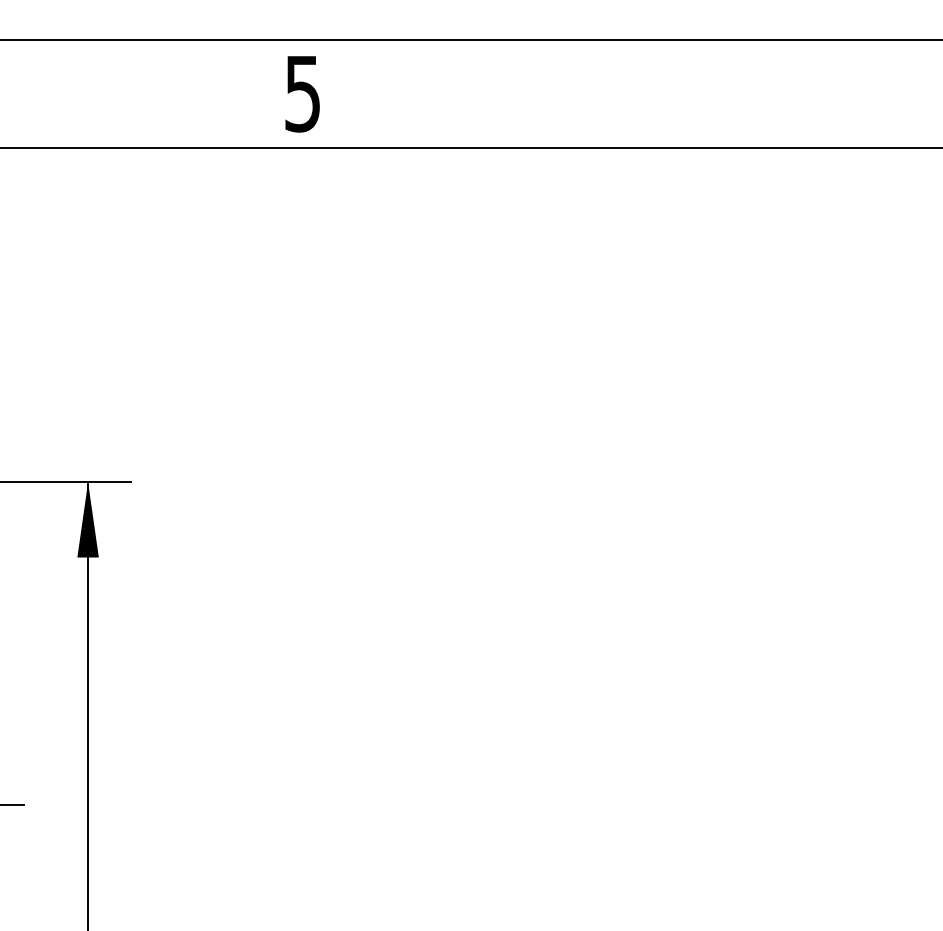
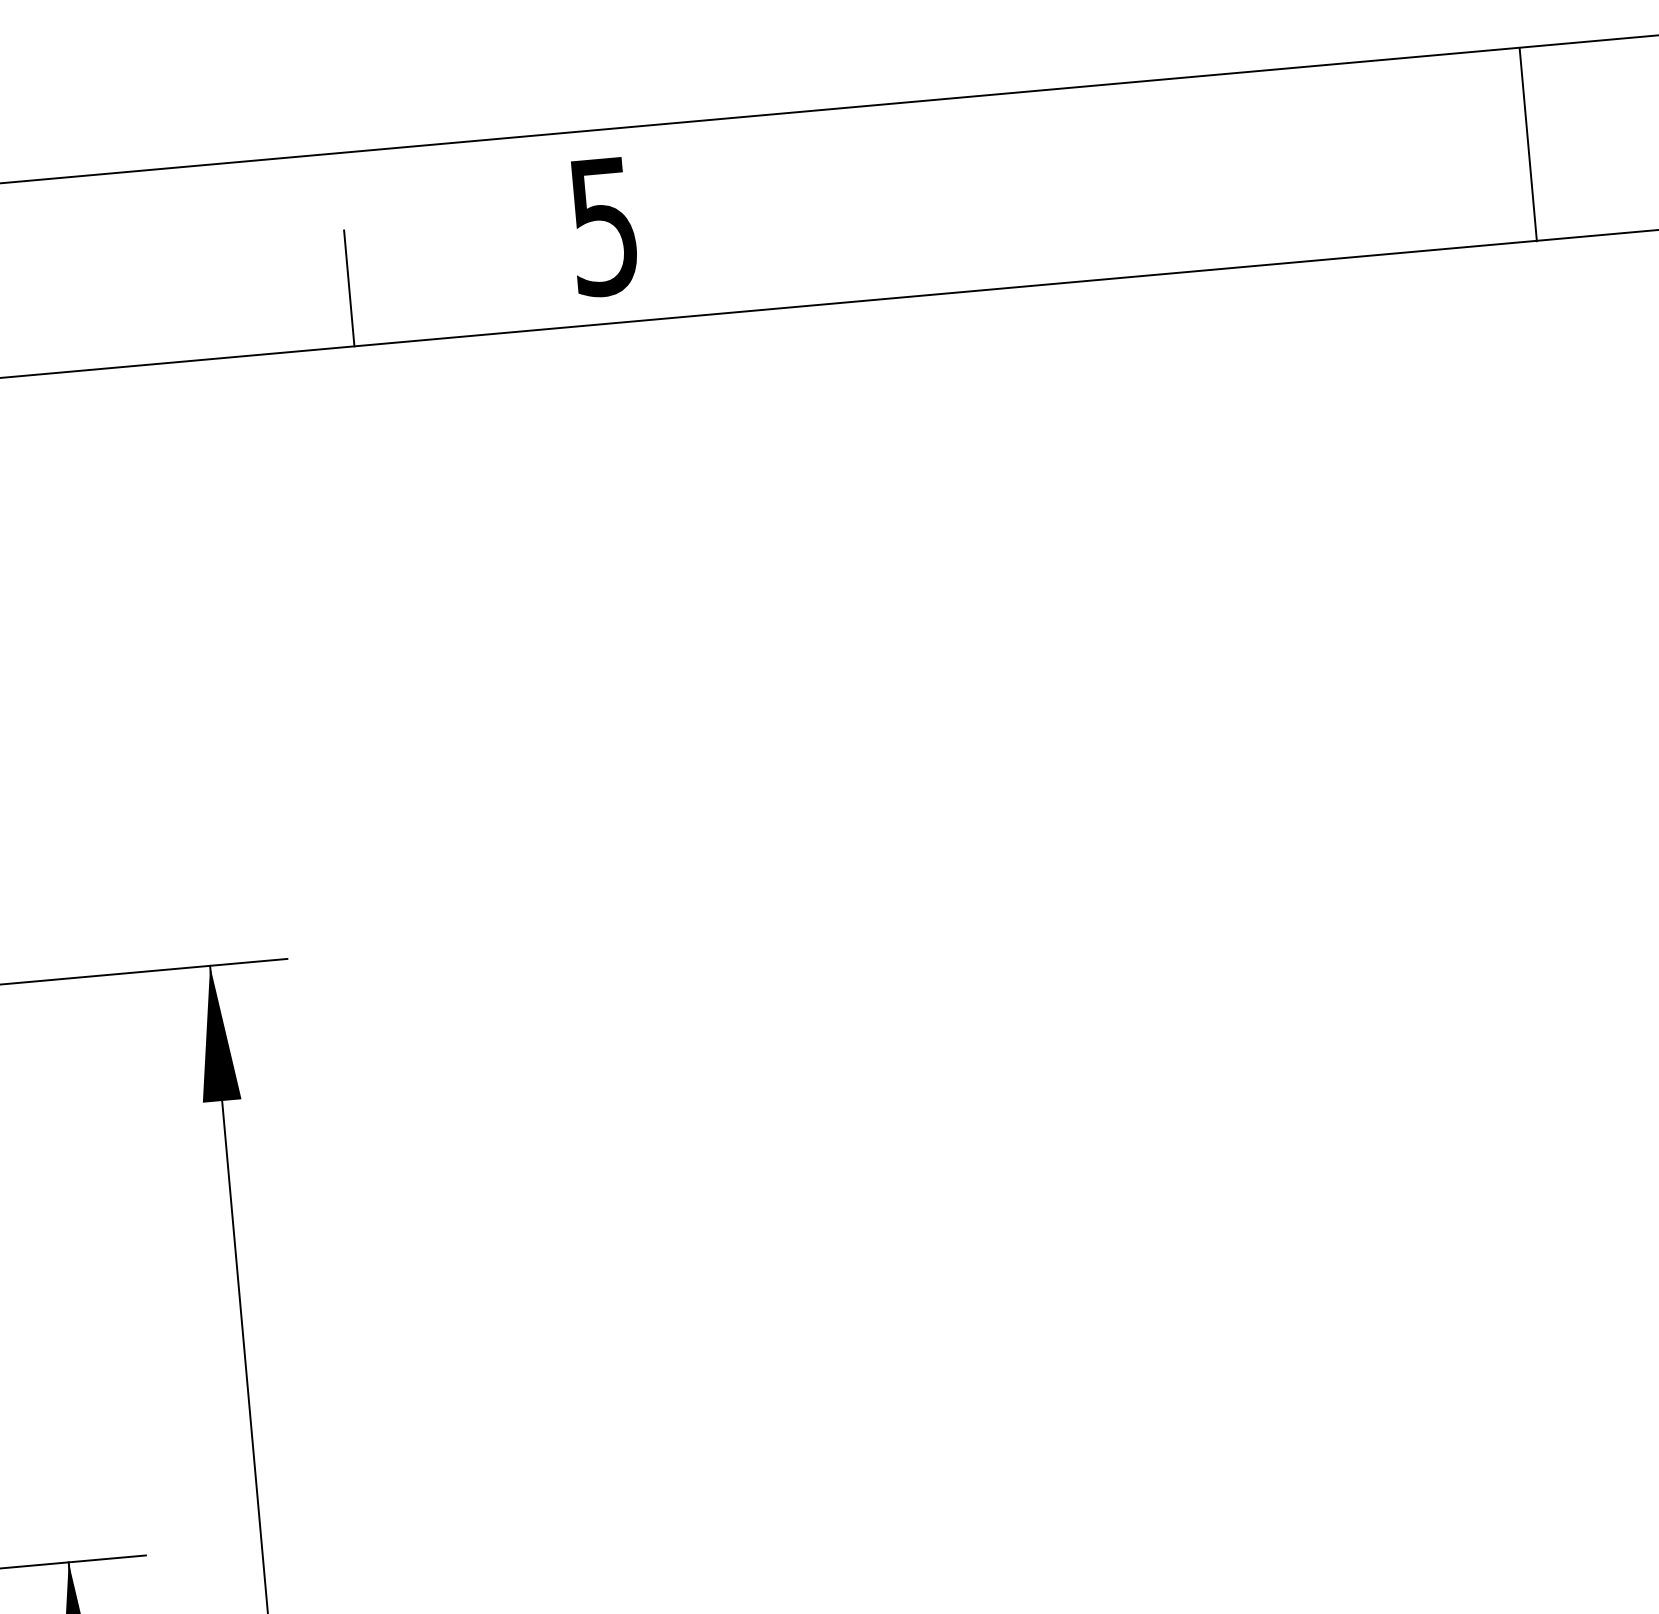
line: (855, 93) -> (1527, 143), added
text: (302, 94) -> (603, 227), moved
line: (198, 115) -> (349, 288), added

